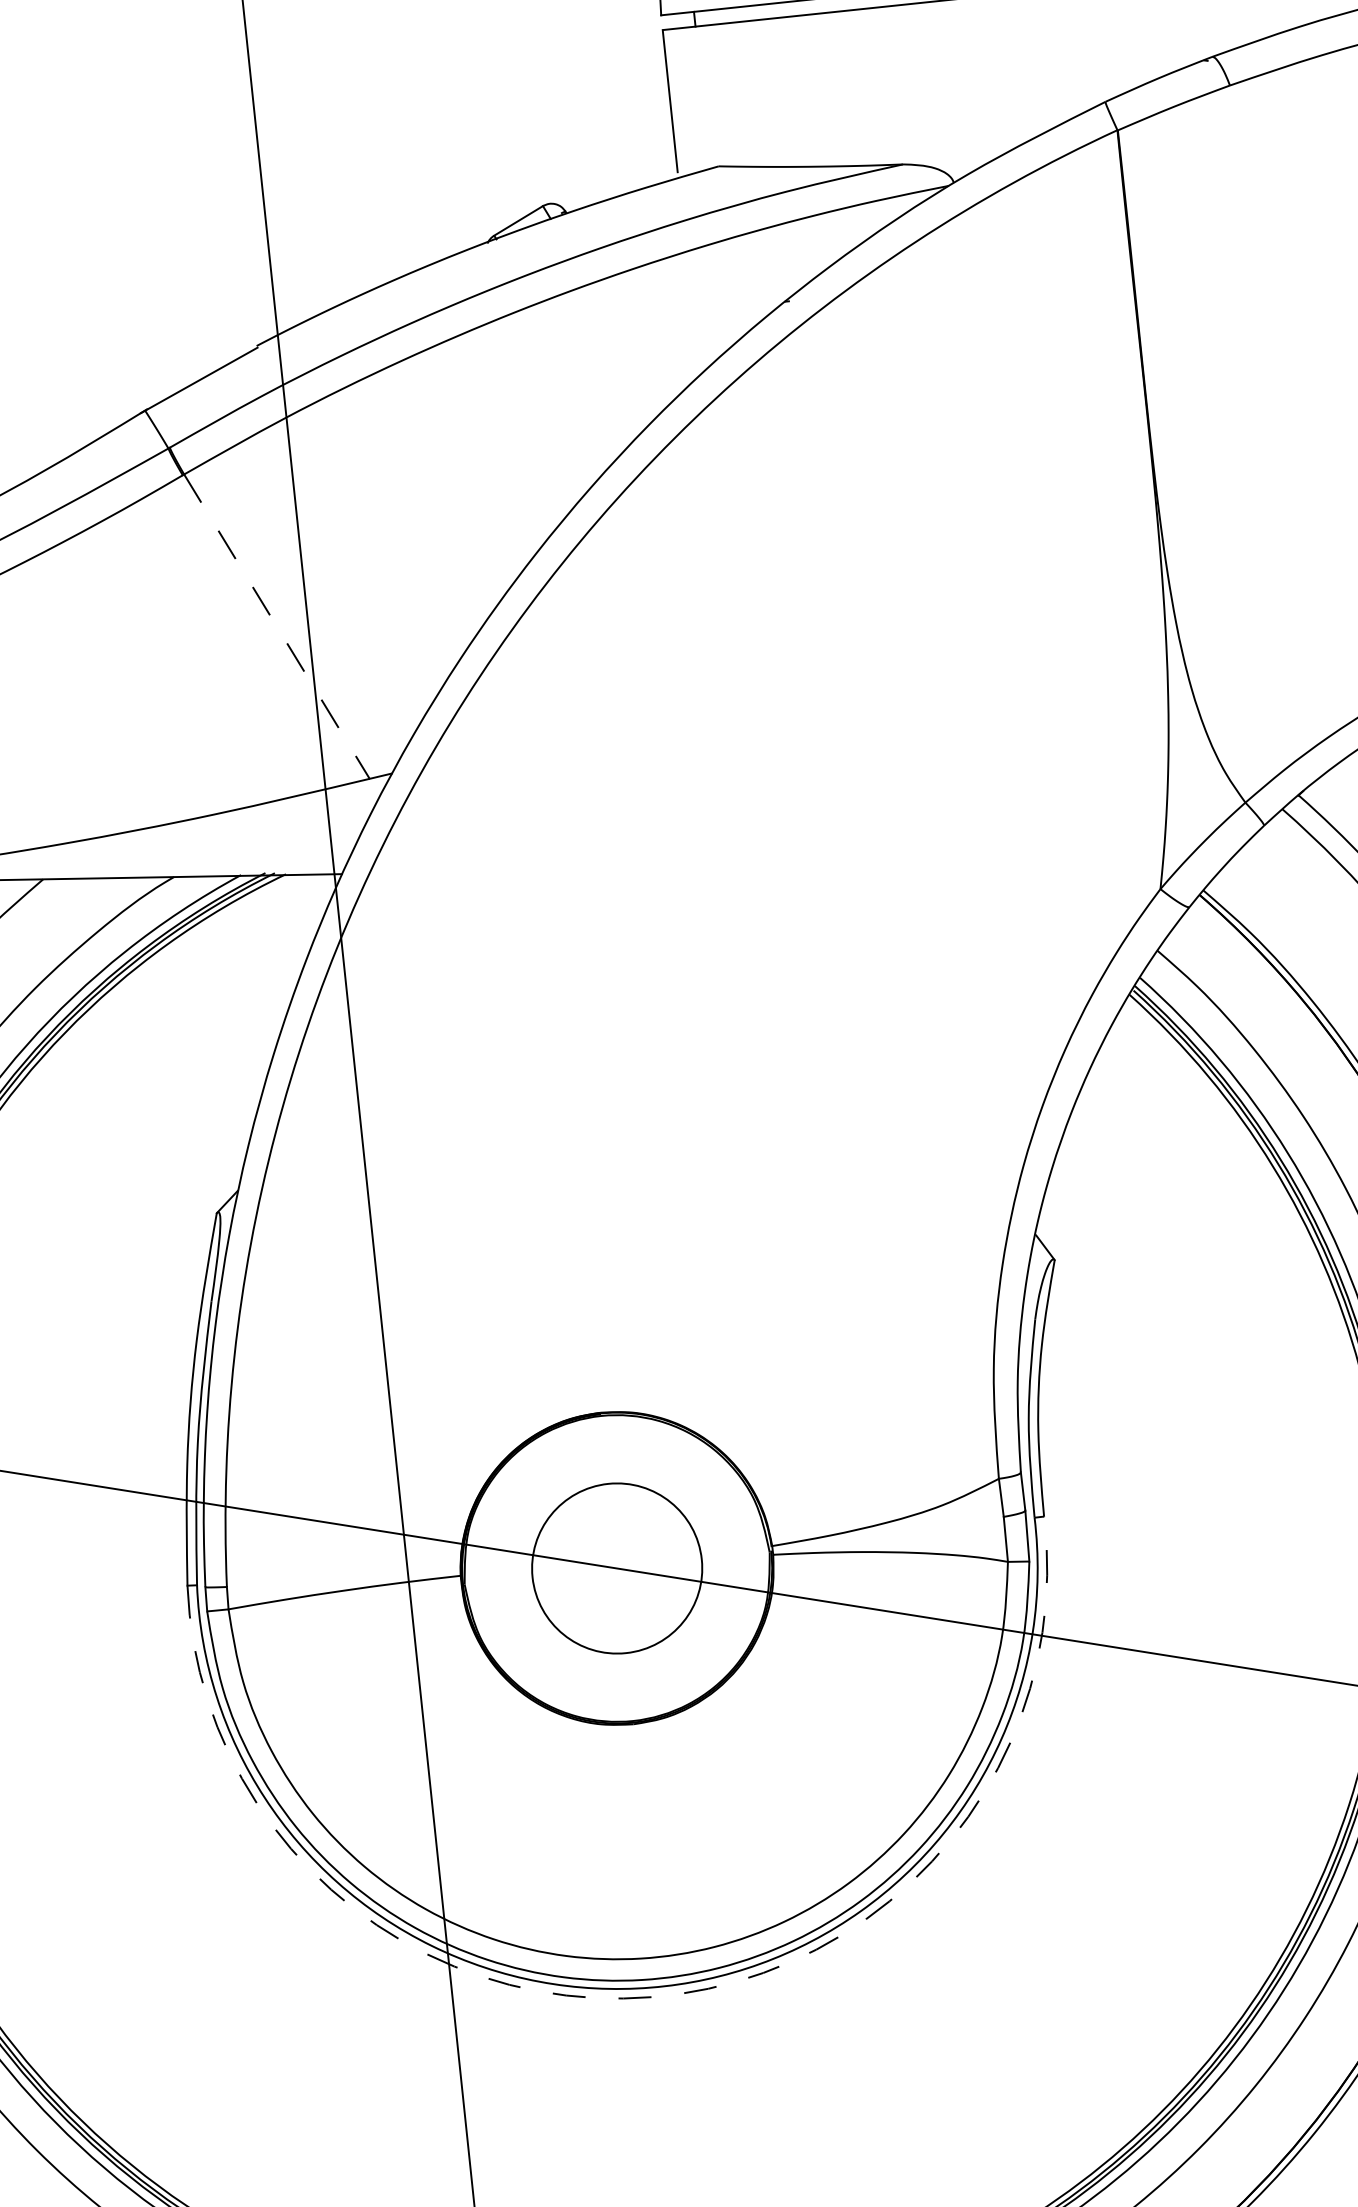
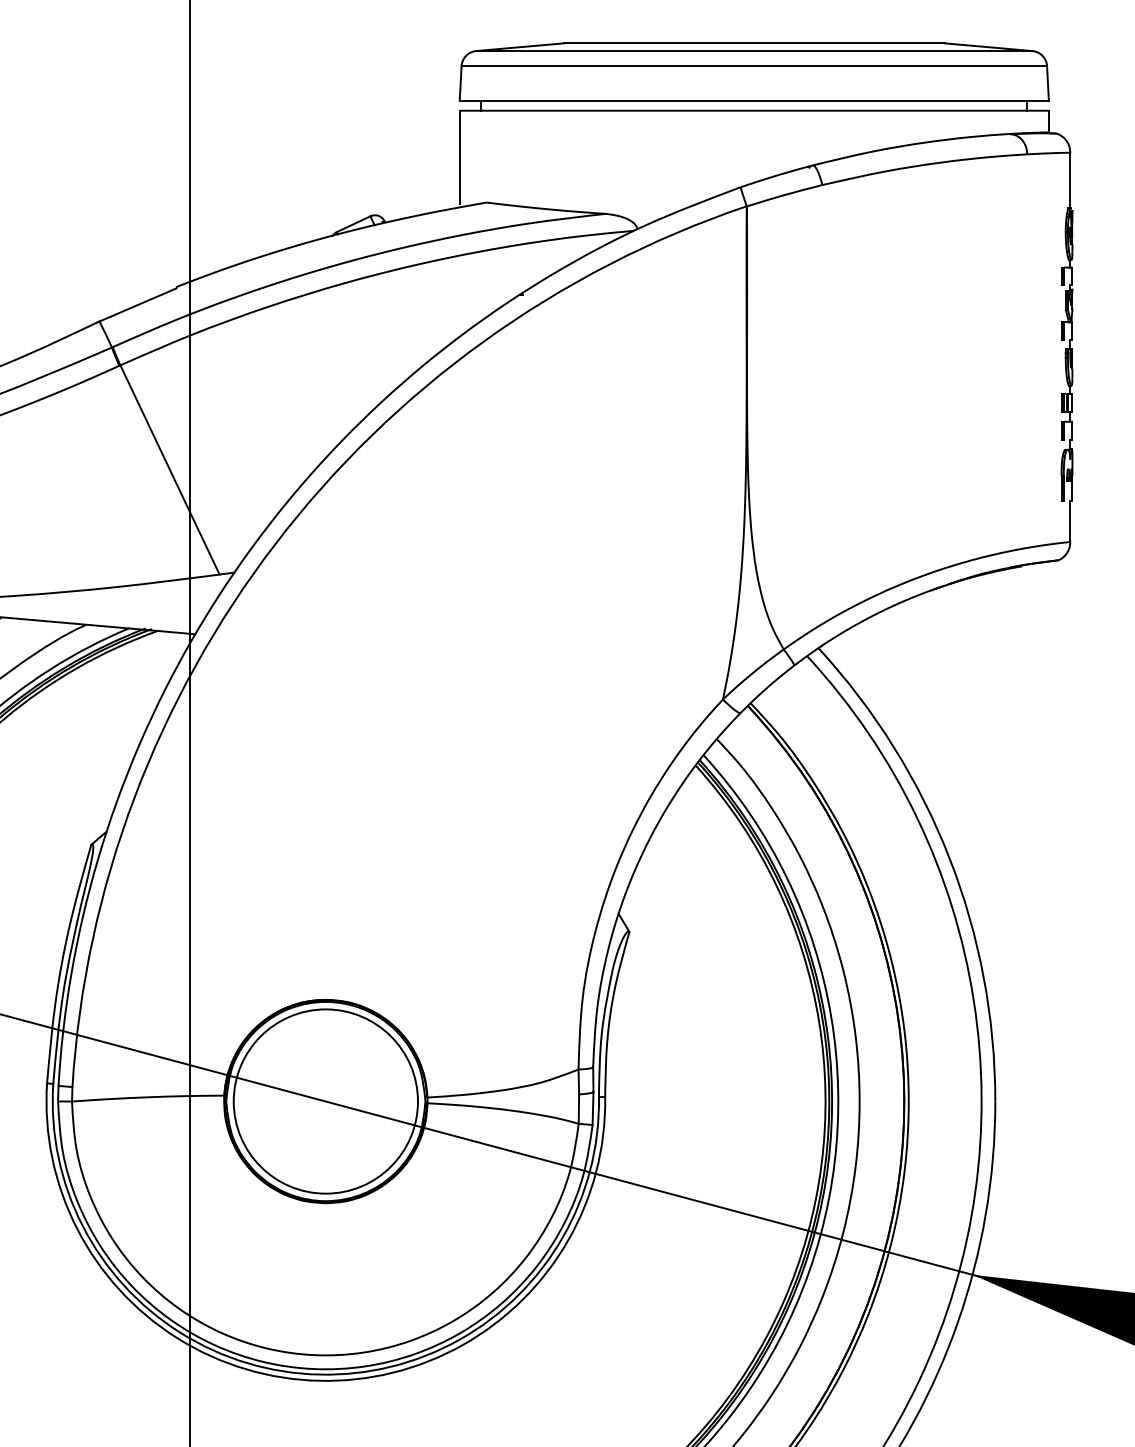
line: (277, 625) -> (170, 469), dashed -> solid
circle: (616, 1568) -> (325, 1101), size x1.67
arc: (652, 1996) -> (319, 1380), dashed -> solid

